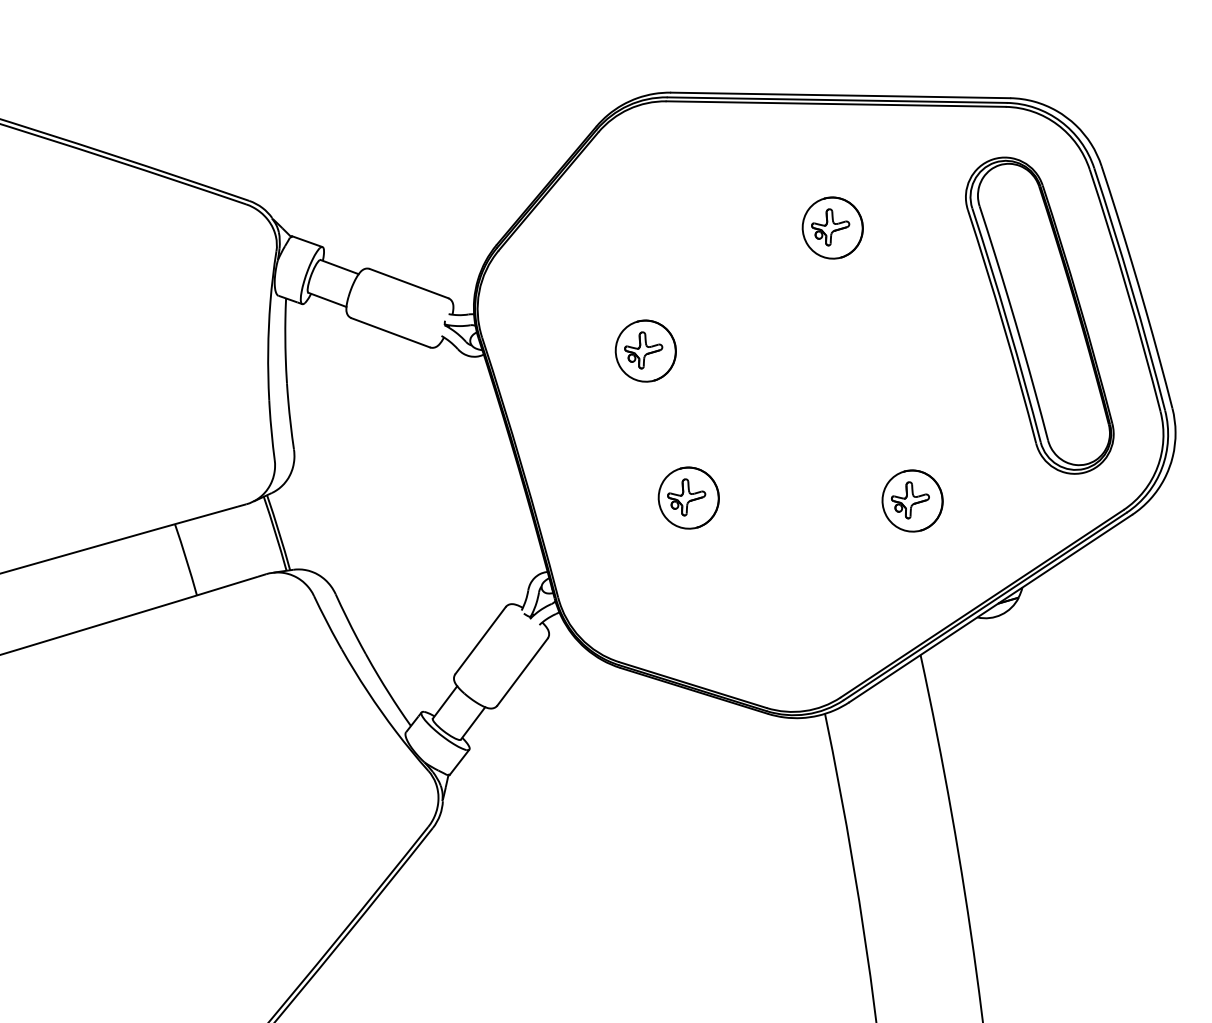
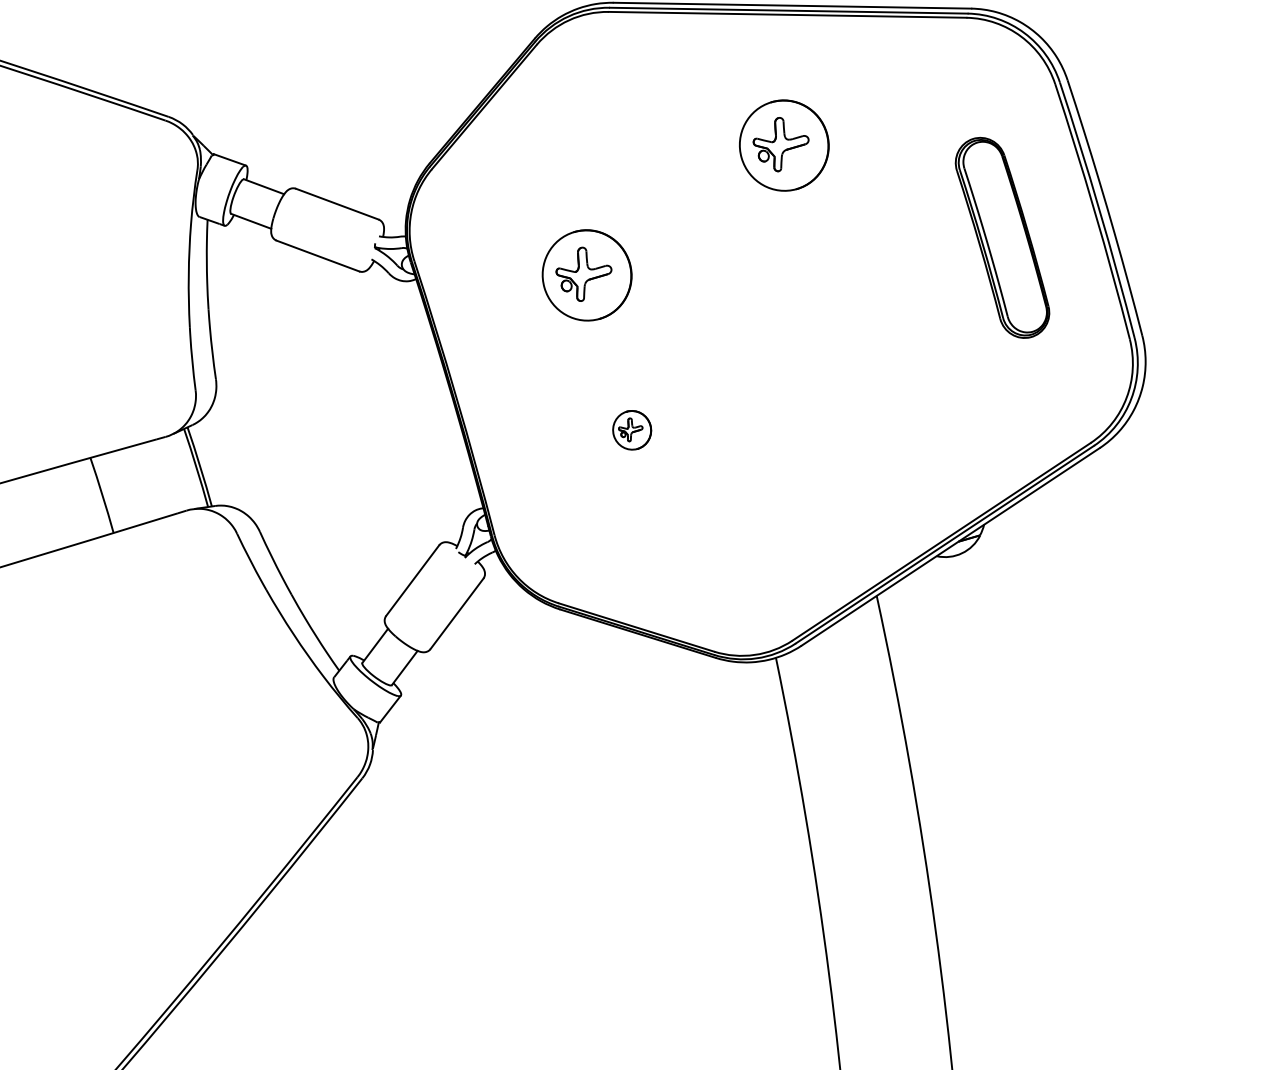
part: (832, 227) -> (783, 144), size x1.4
part: (1039, 315) -> (1002, 237), size x0.6
part: (645, 350) -> (586, 274), size x1.4
part: (688, 497) -> (631, 429), size x0.6
part: (912, 500) -> (868, 432), removed

